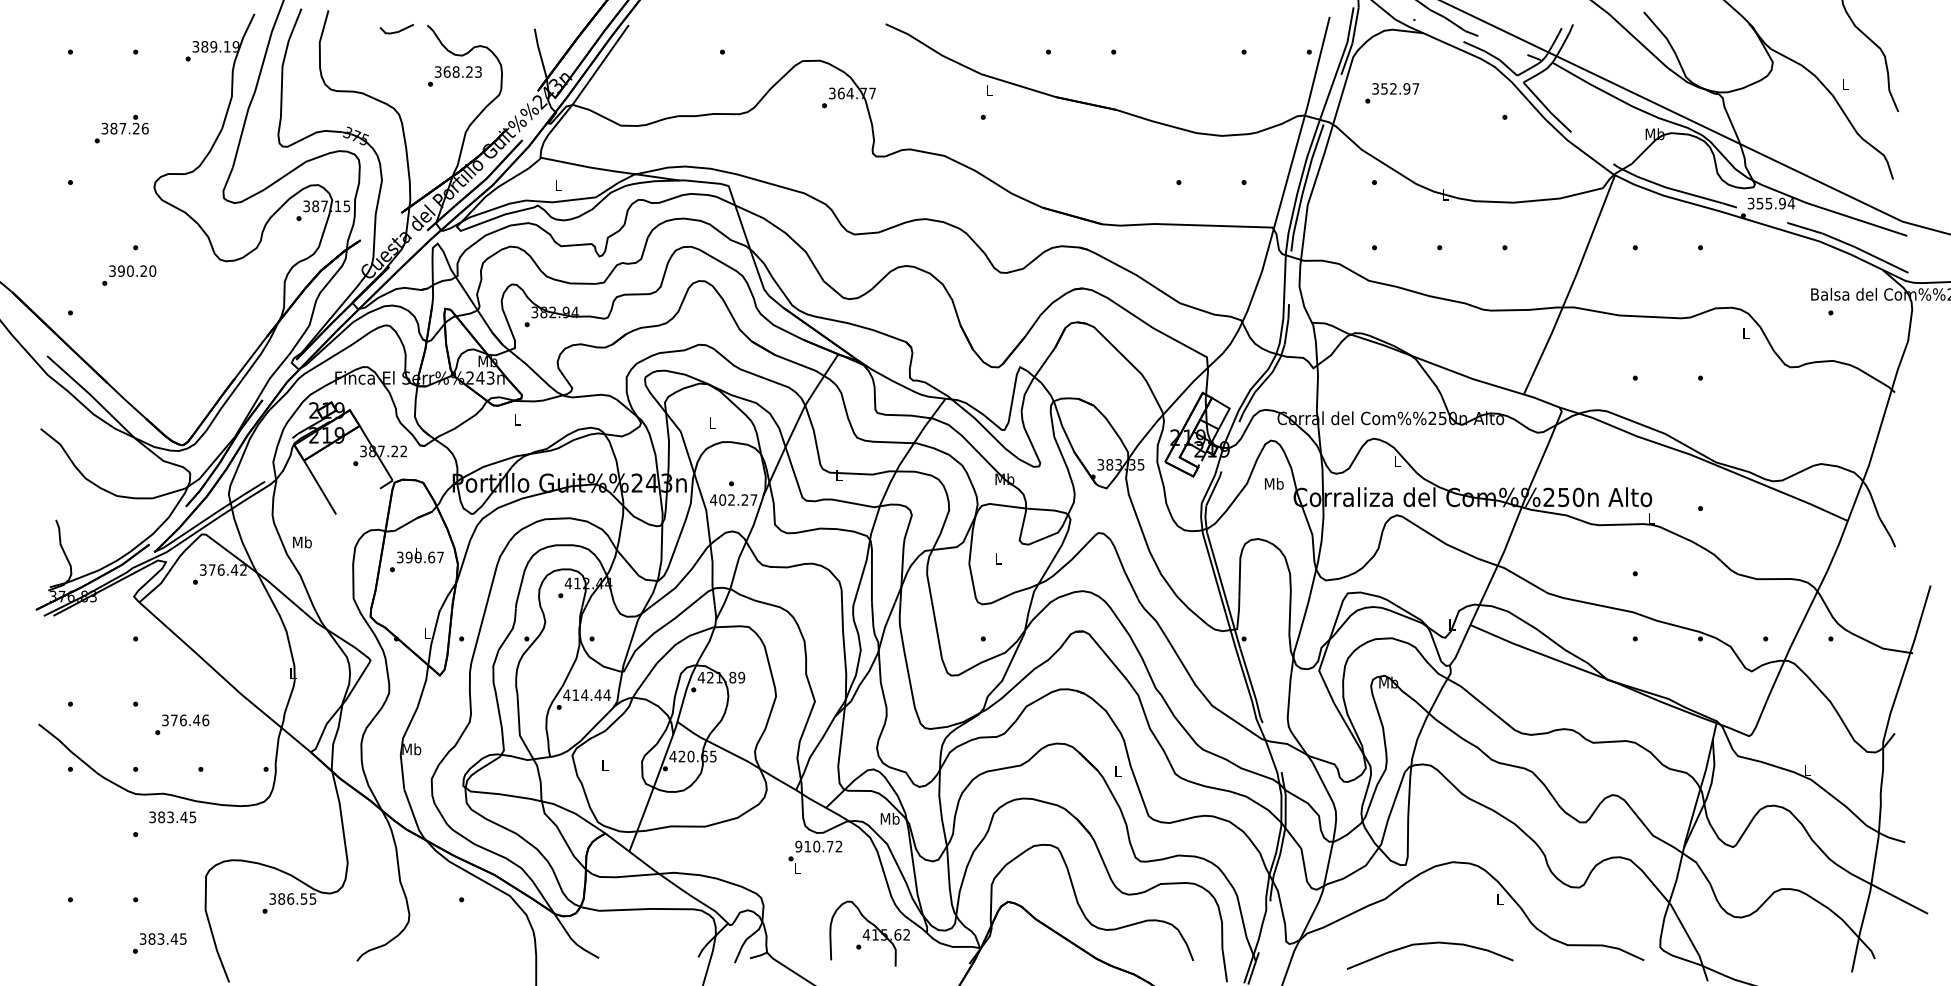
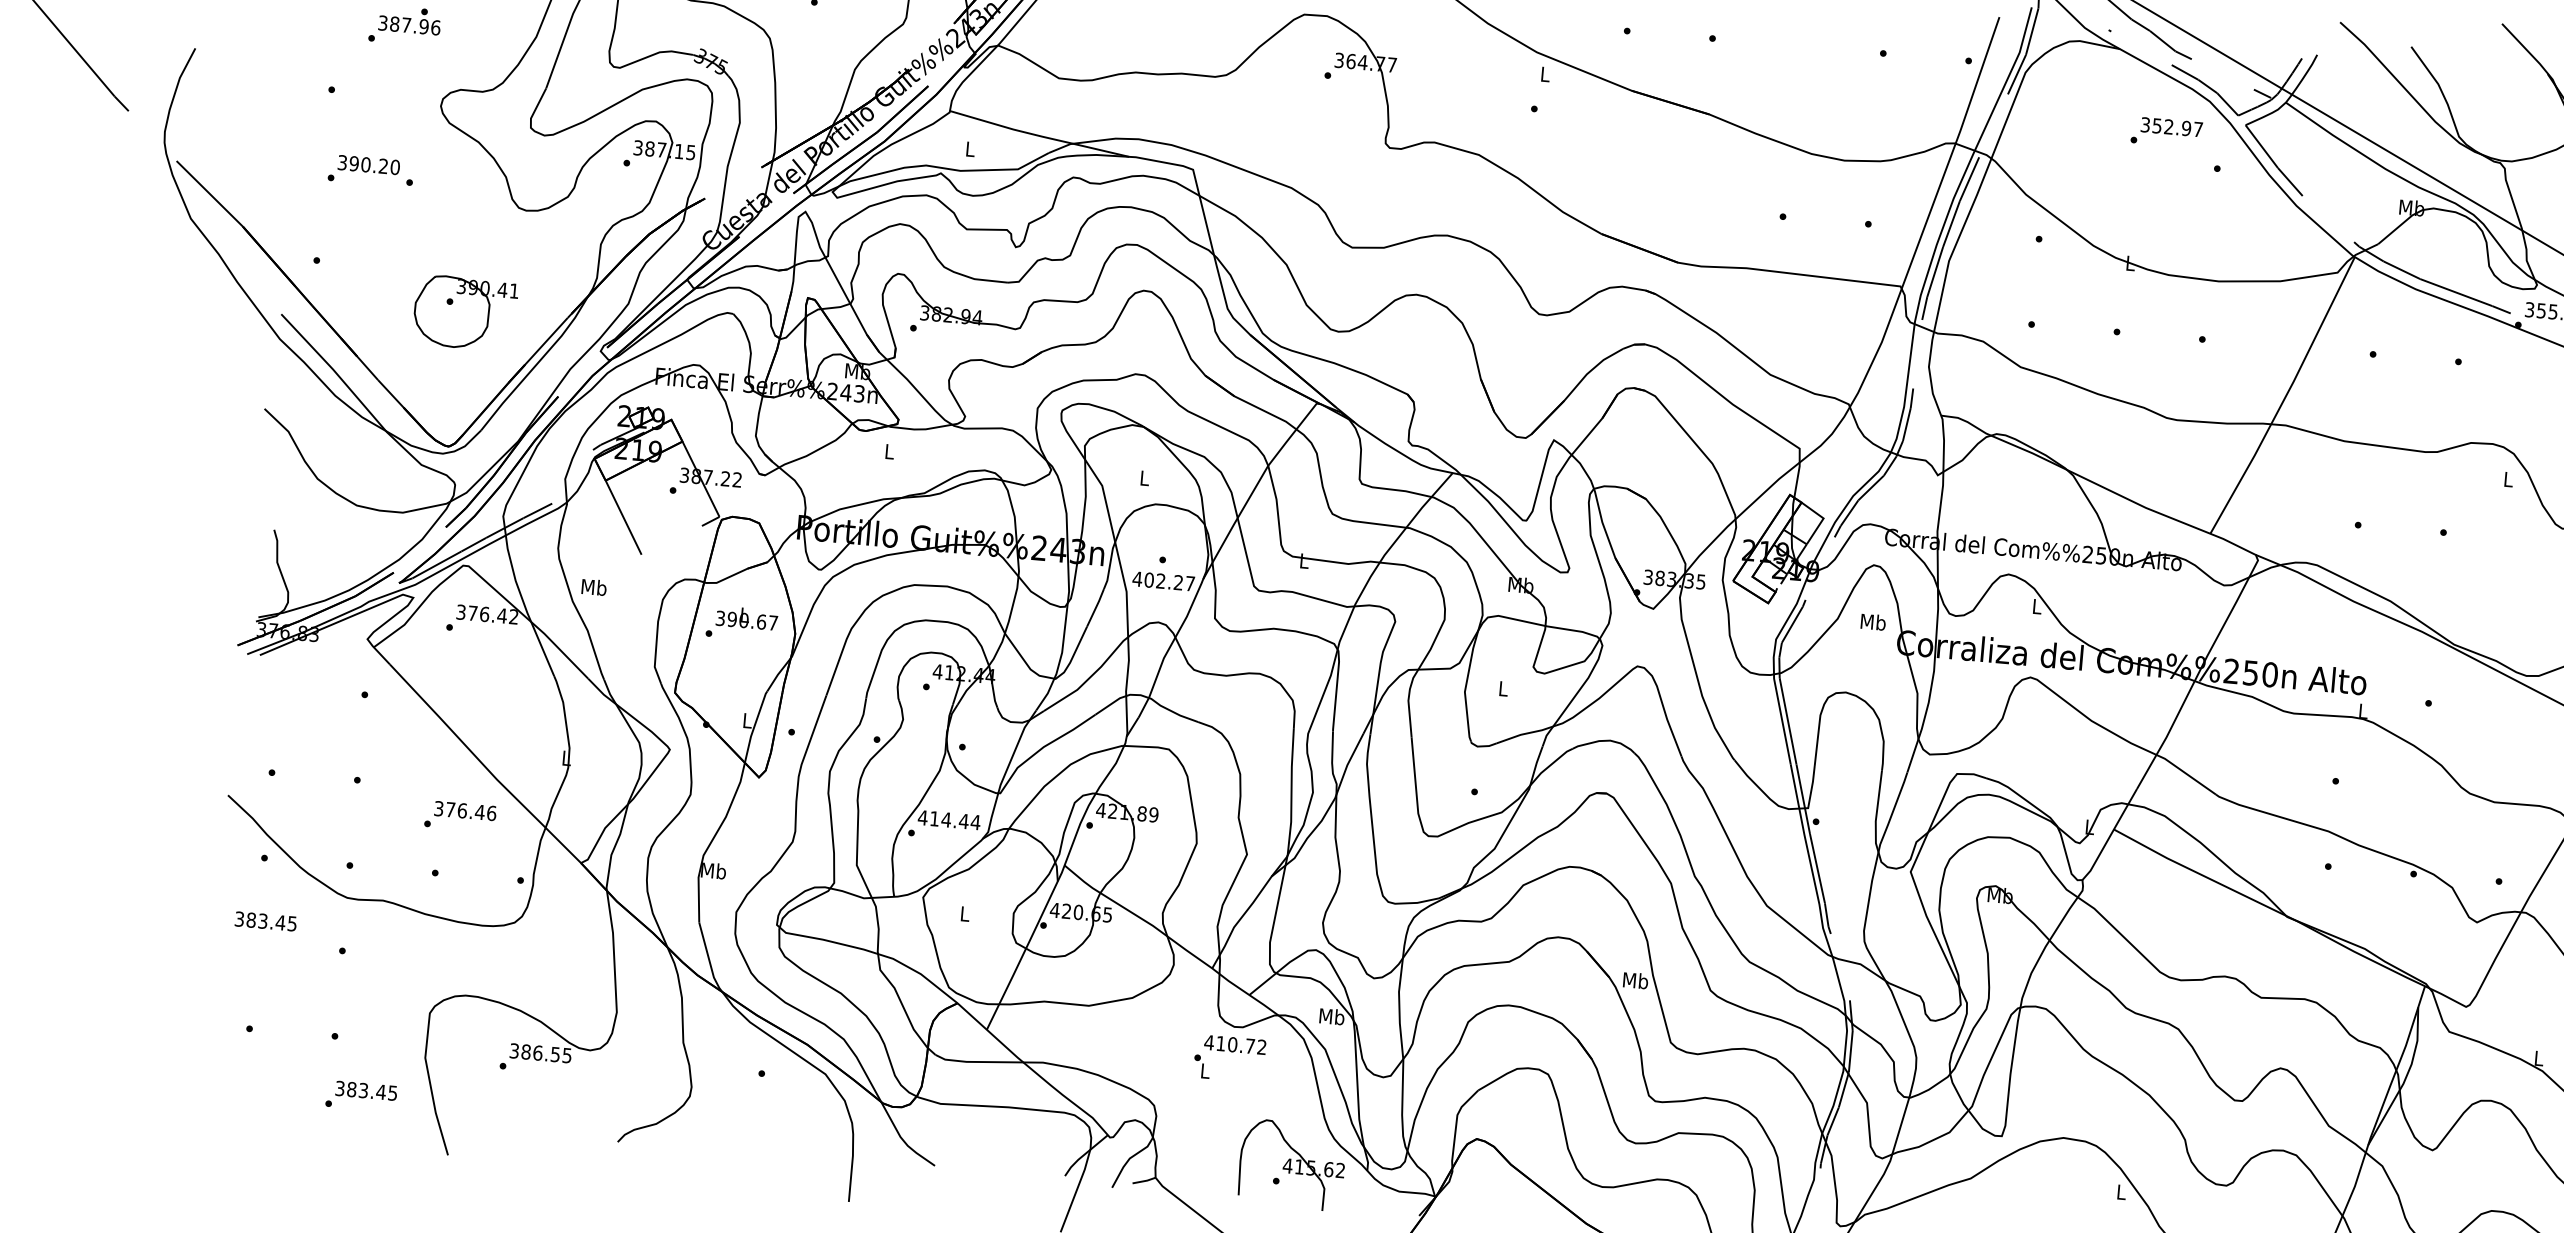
text: (1392, 93) -> (2167, 132), moved
text: (135, 128) -> (423, 26), 387.26 -> 387.96
text: (129, 275) -> (364, 170), moved
part: (186, 342) -> (465, 312), added
text: (182, 724) -> (460, 816), moved
text: (1117, 771) -> (1635, 980), L -> Mb
text: (172, 817) -> (265, 921), moved
text: (798, 846) -> (1208, 1042), 910.72 -> 410.72

